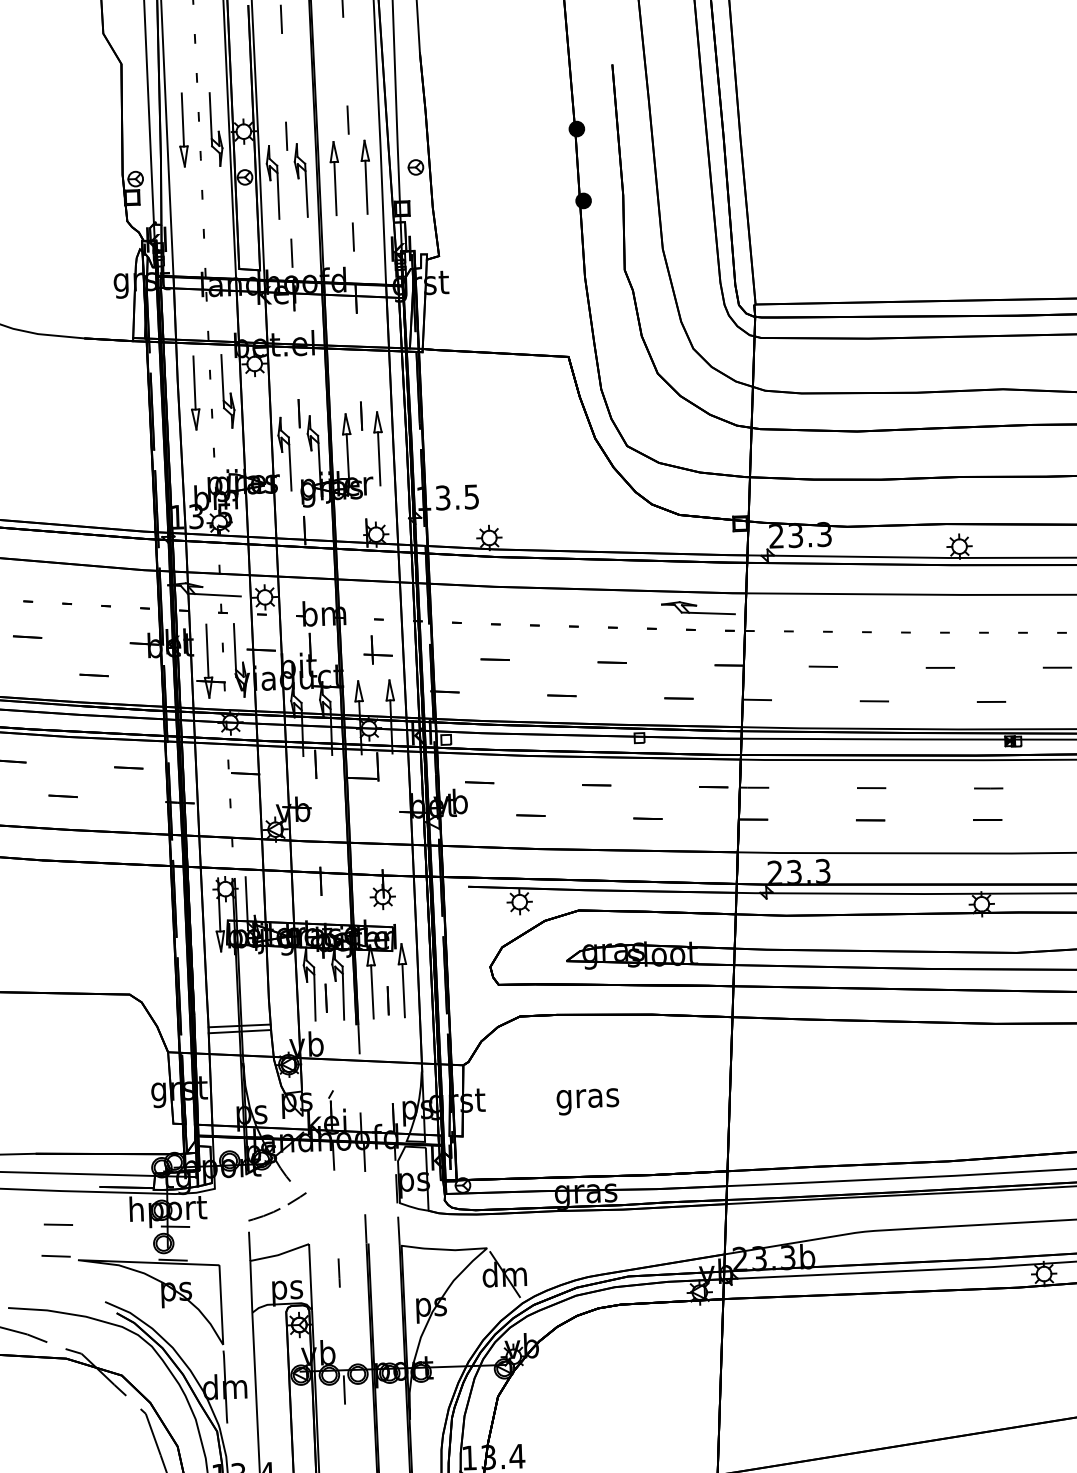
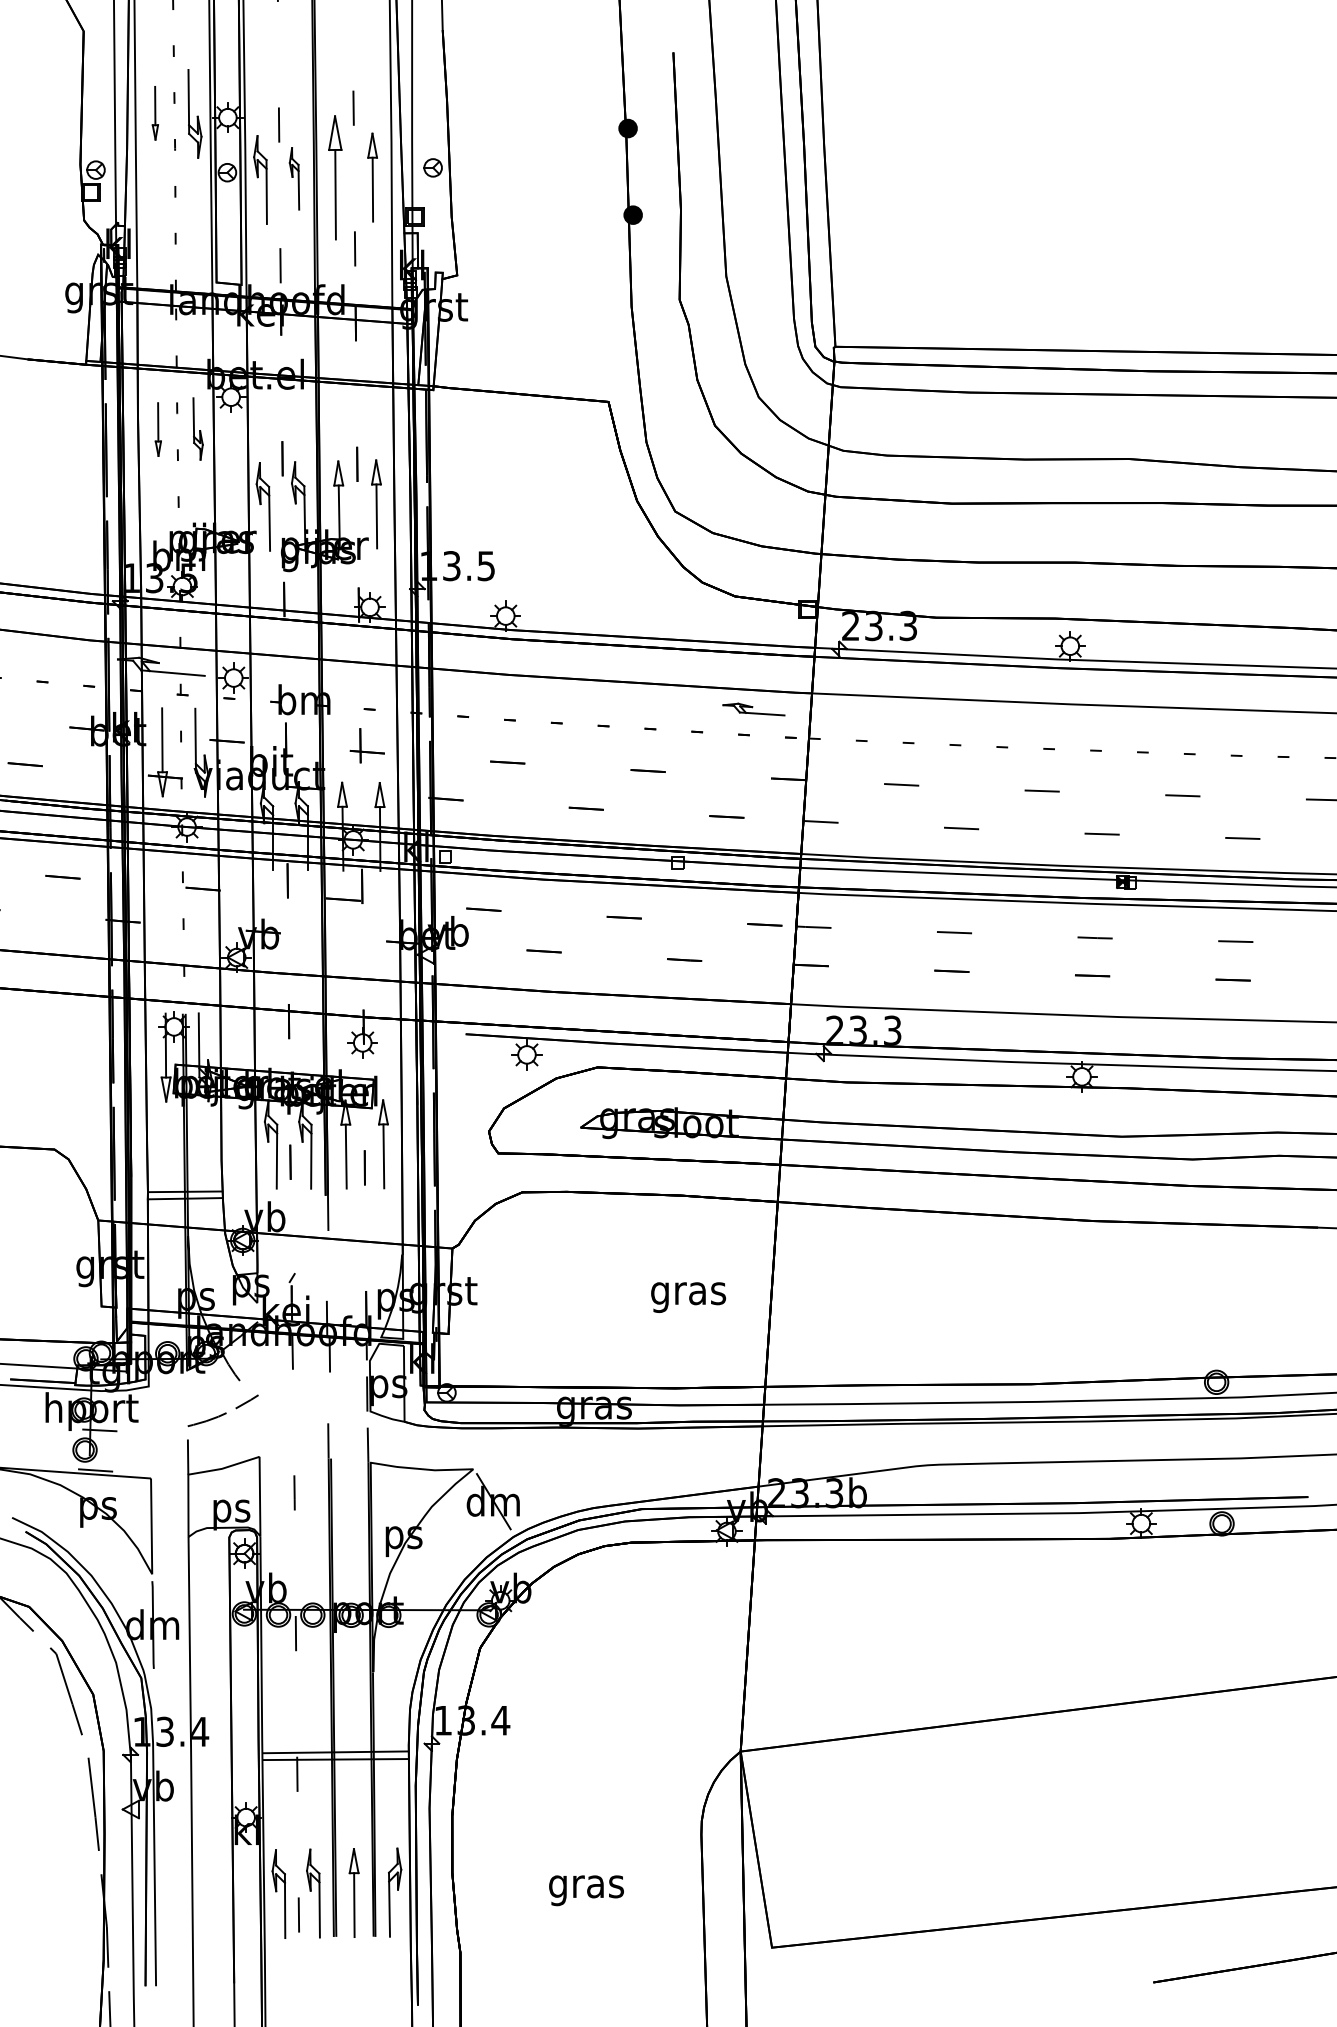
part: (183, 130) -> (155, 113), size x0.6
part: (335, 178) -> (335, 177), size x1.4
part: (300, 180) -> (294, 178), size x0.7
part: (227, 390) -> (197, 428), size x0.7
part: (195, 392) -> (158, 429), size x0.6
part: (698, 608) -> (753, 709), size x0.7
text: (587, 1101) -> (688, 1297), moved

